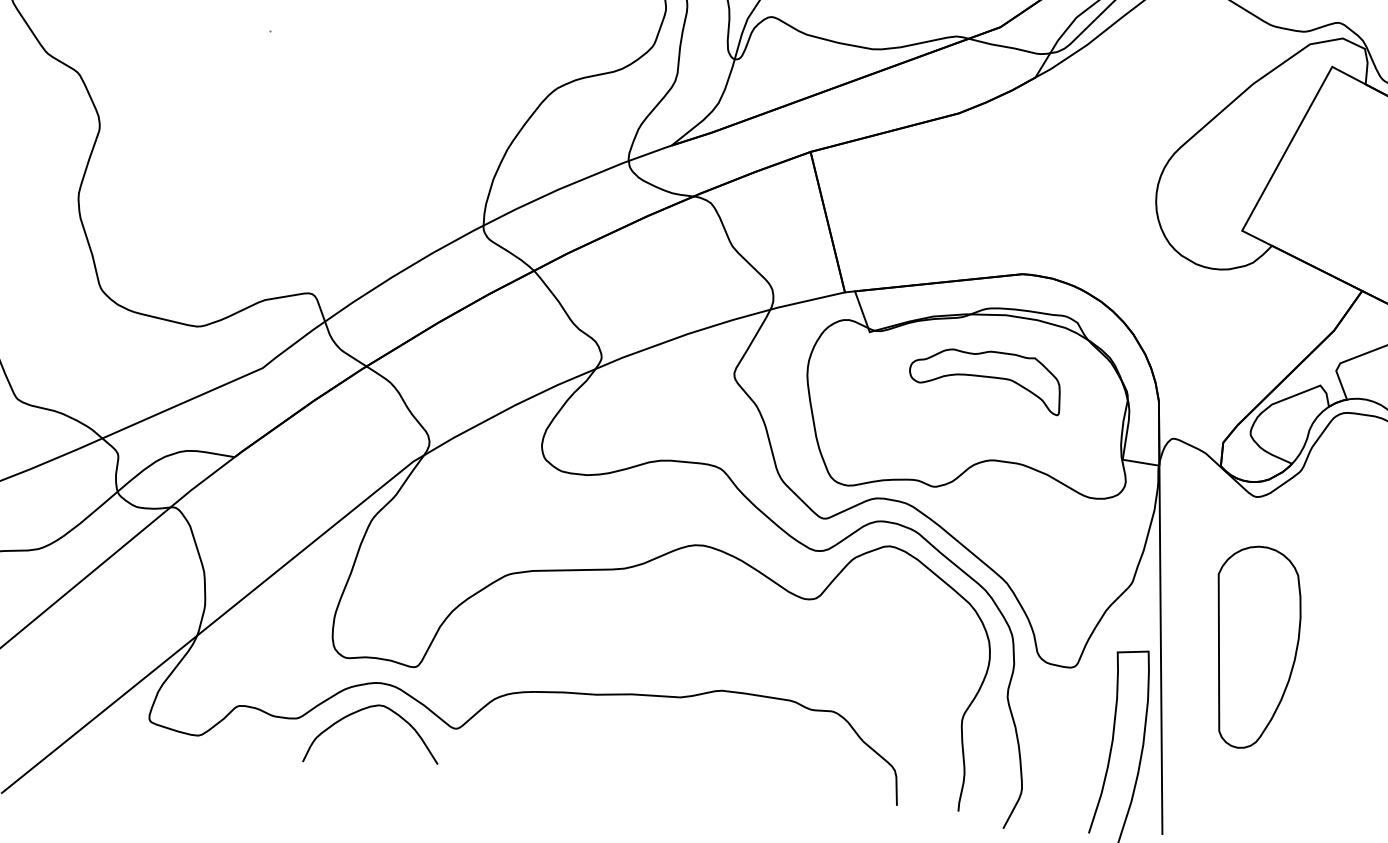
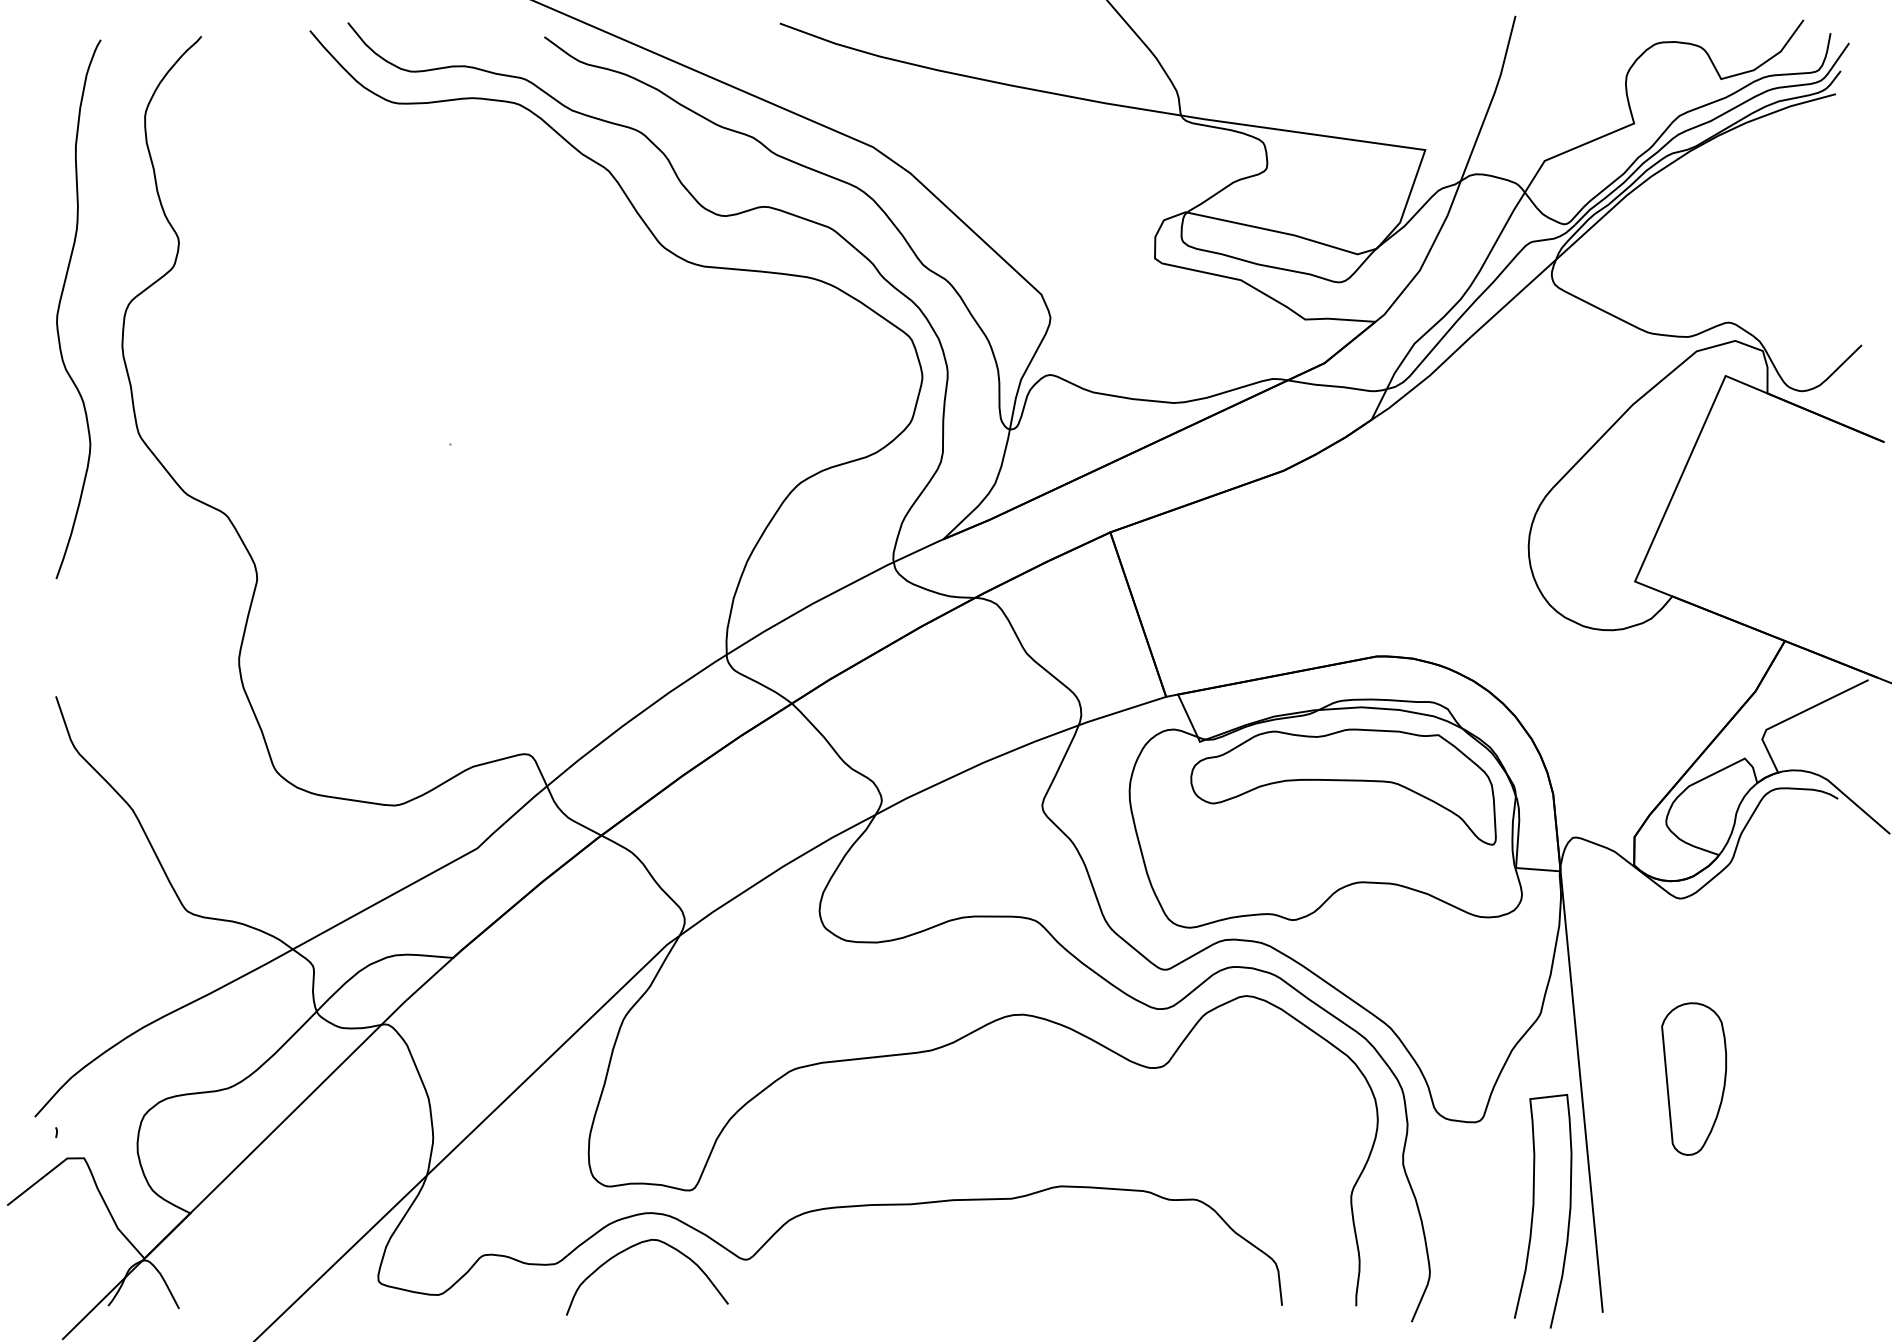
part: (985, 379) -> (1343, 786), size x1.67
part: (1254, 647) -> (1693, 1078), size x0.62

